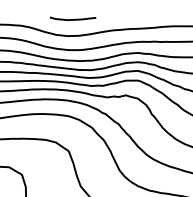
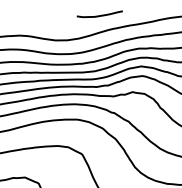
curve: (72, 19) -> (99, 15), moved

